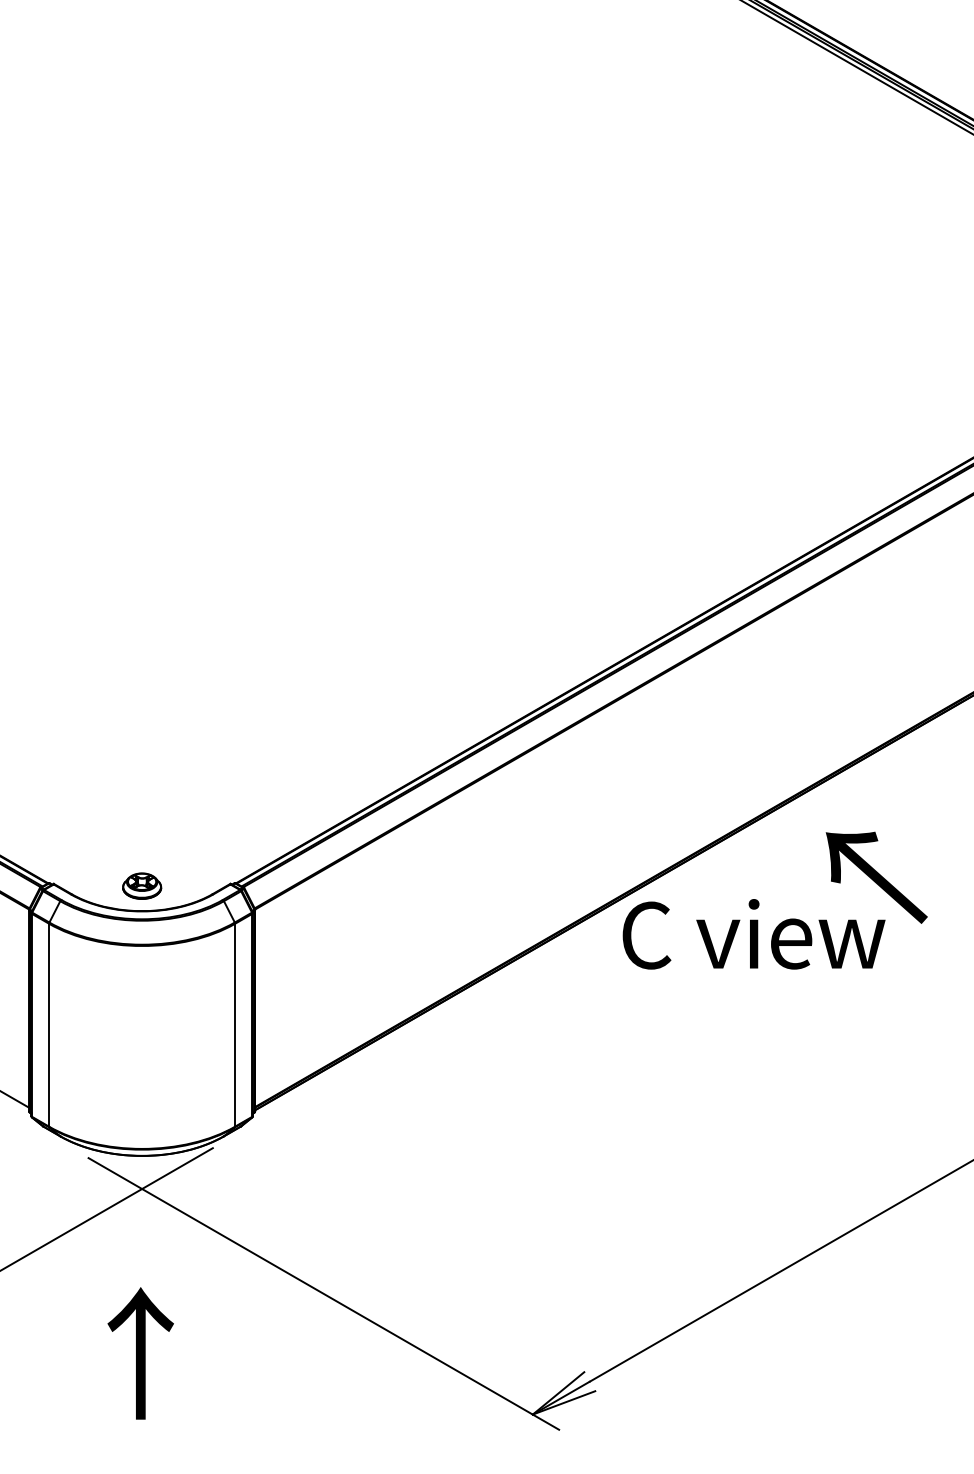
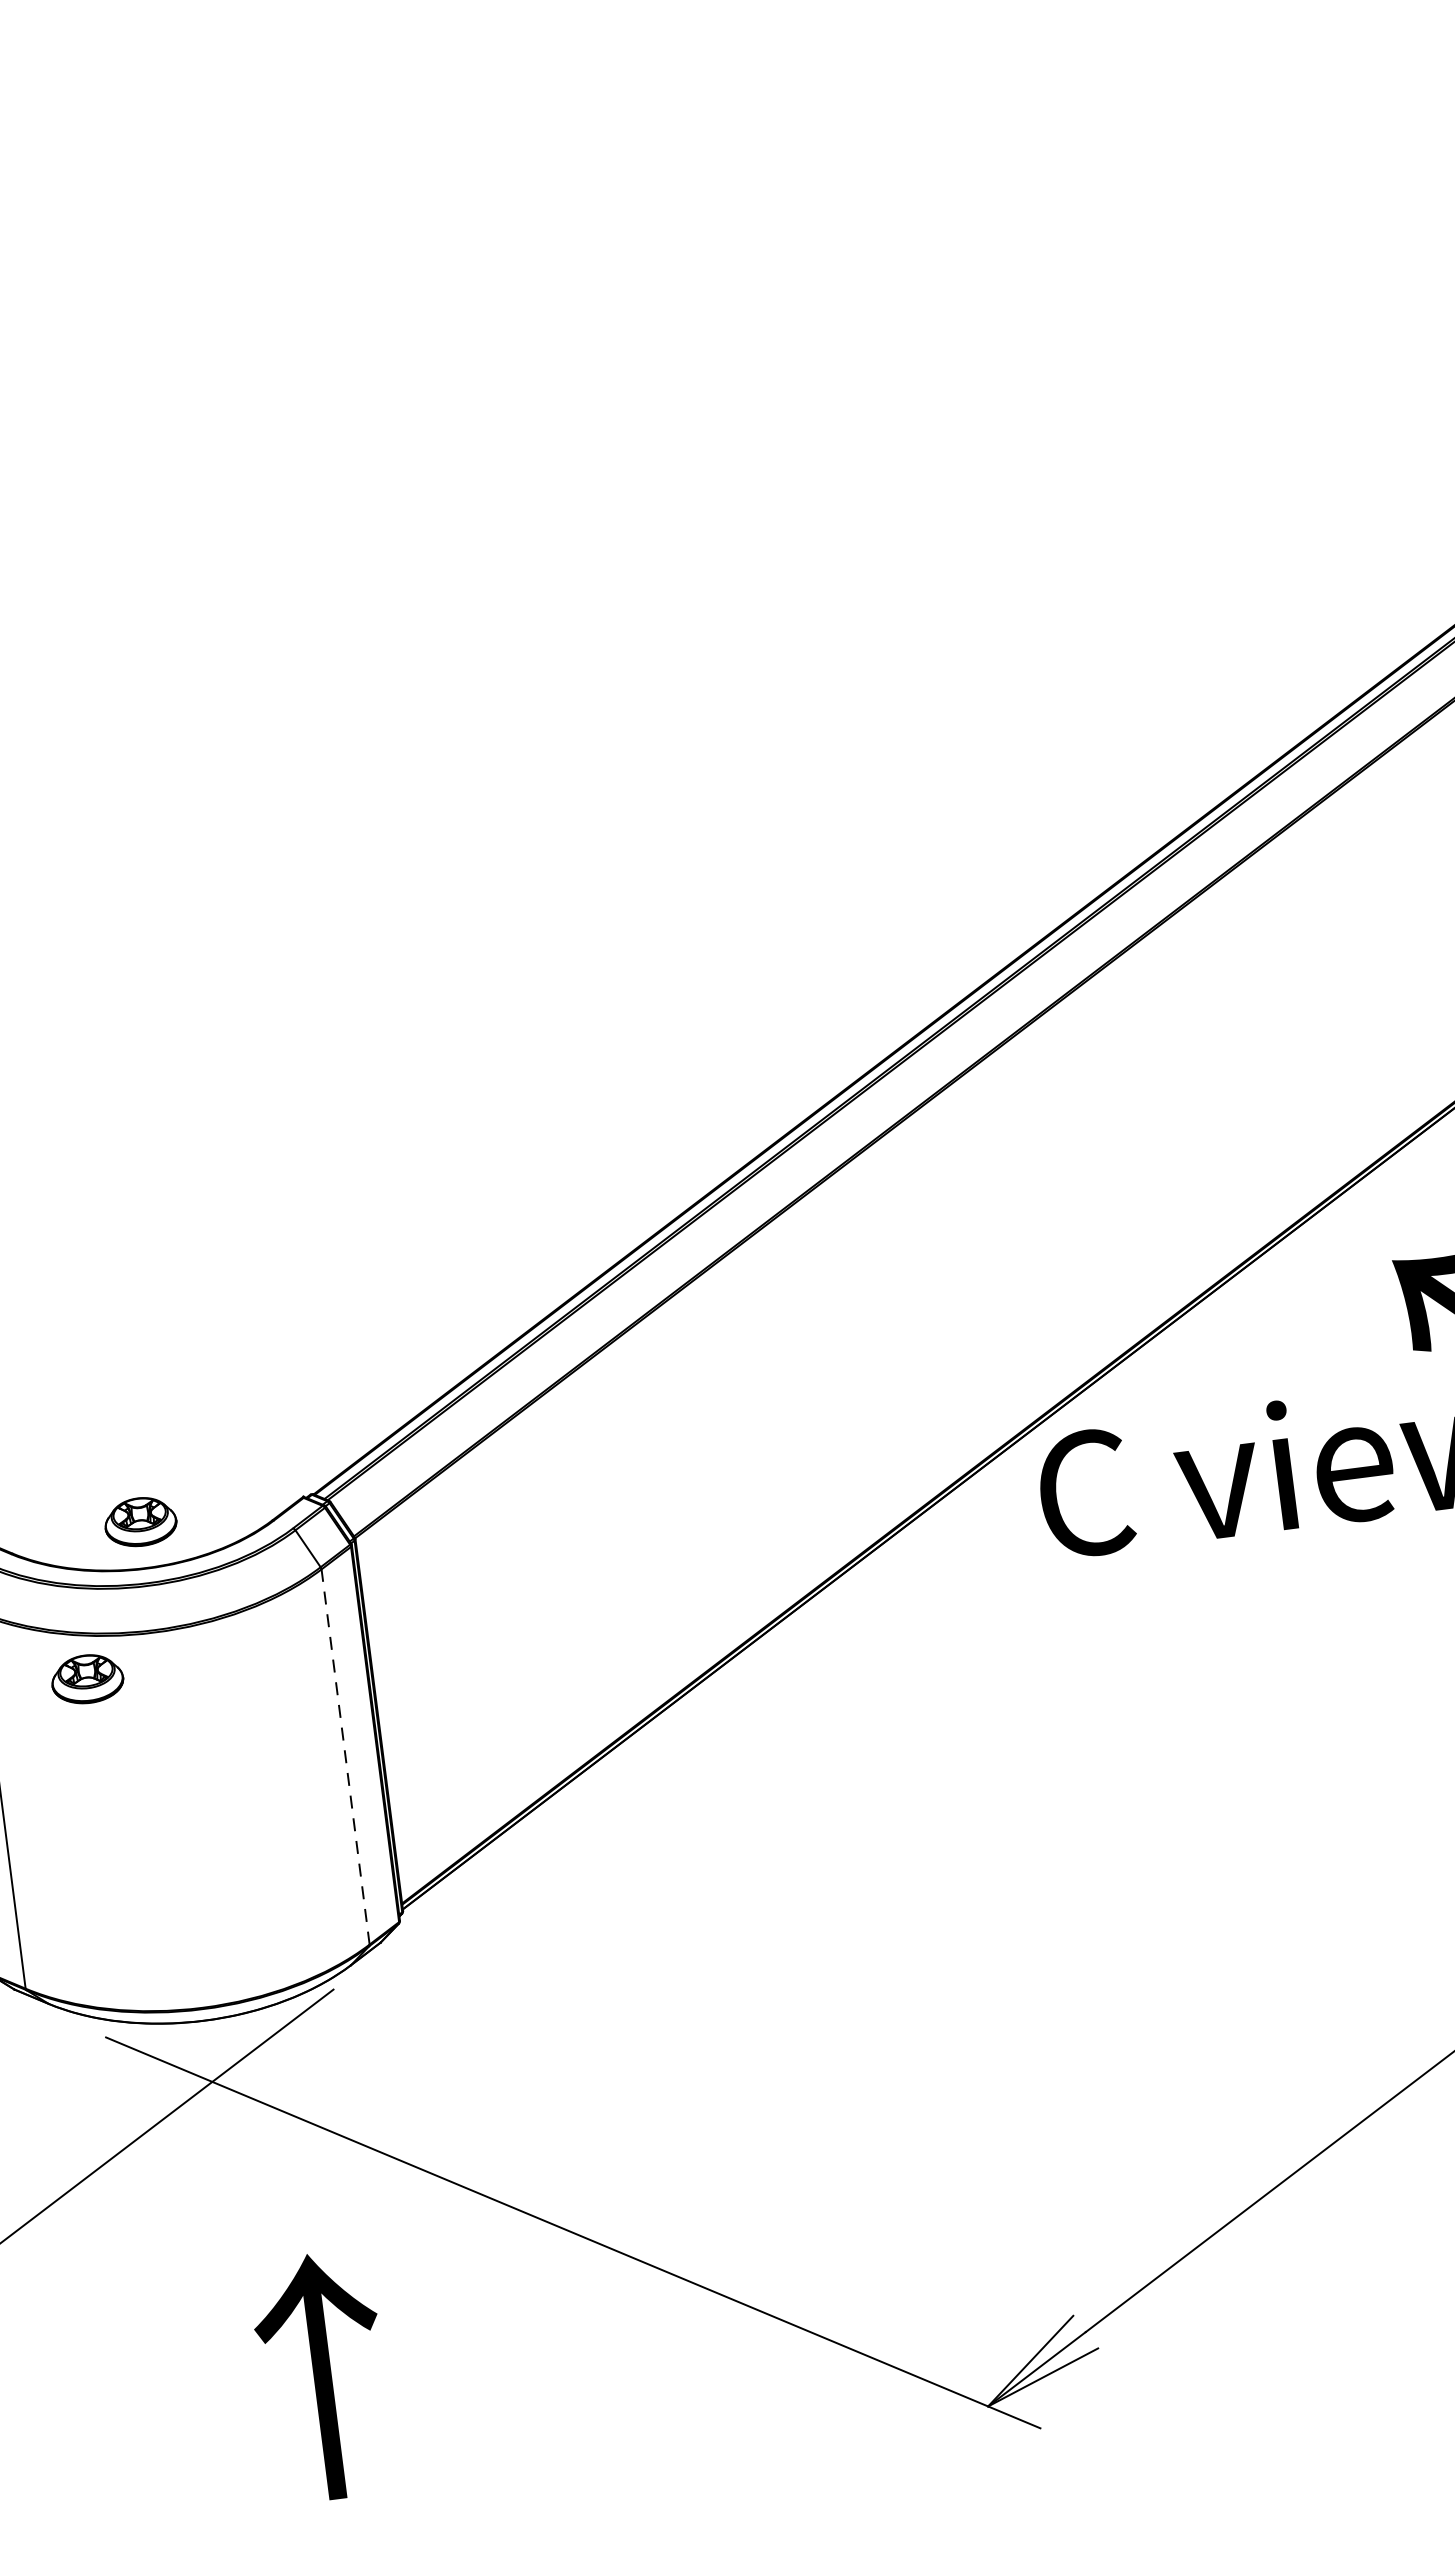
part: (103, 965) -> (88, 1677), added
line: (235, 1024) -> (346, 1755), solid -> dashed
text: (140, 1353) -> (322, 2376), moved

